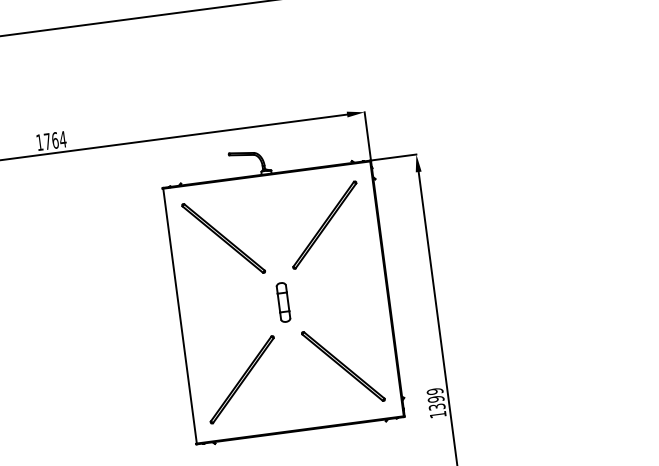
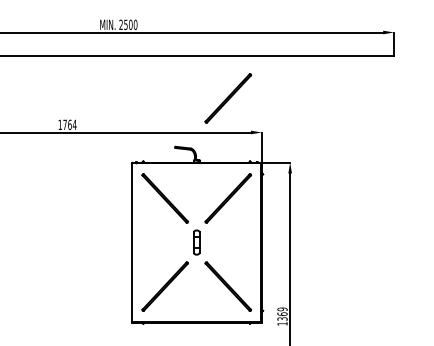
line: (304, 64) -> (228, 98), added
text: (436, 399) -> (282, 314), 1399 -> 1369

